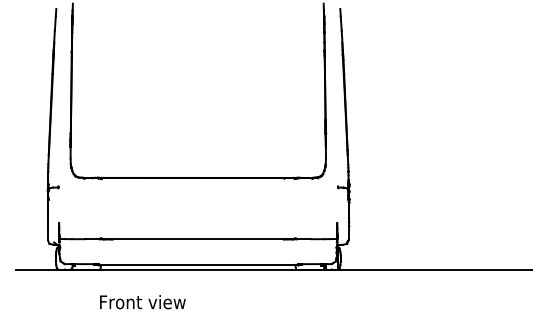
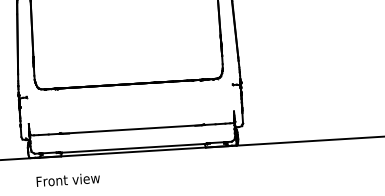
text: (142, 302) -> (68, 180), moved

